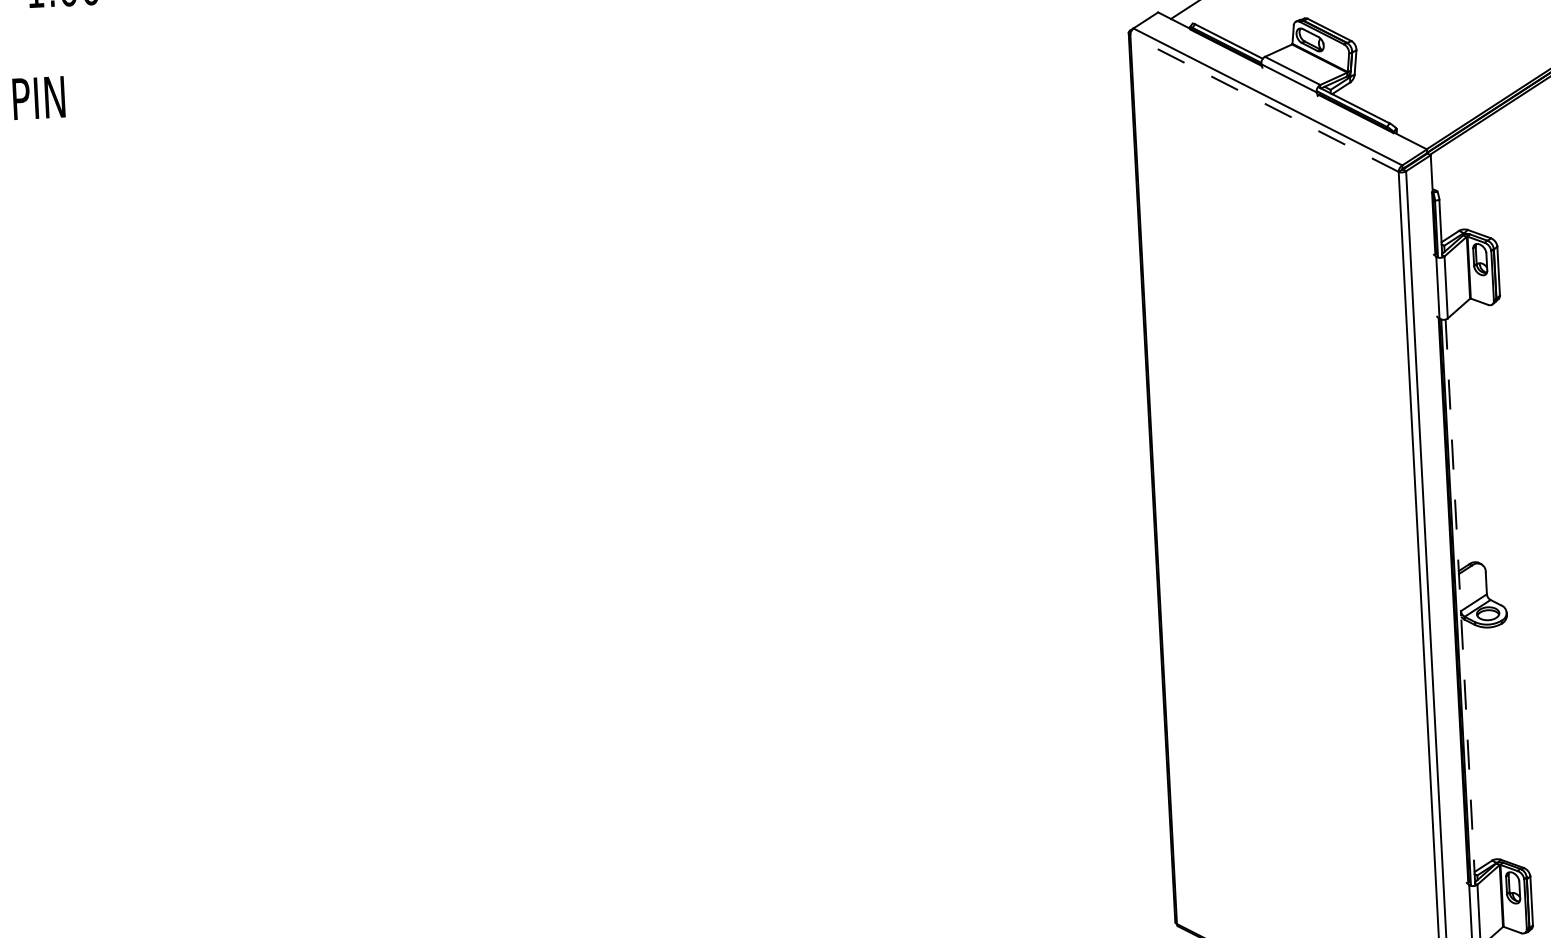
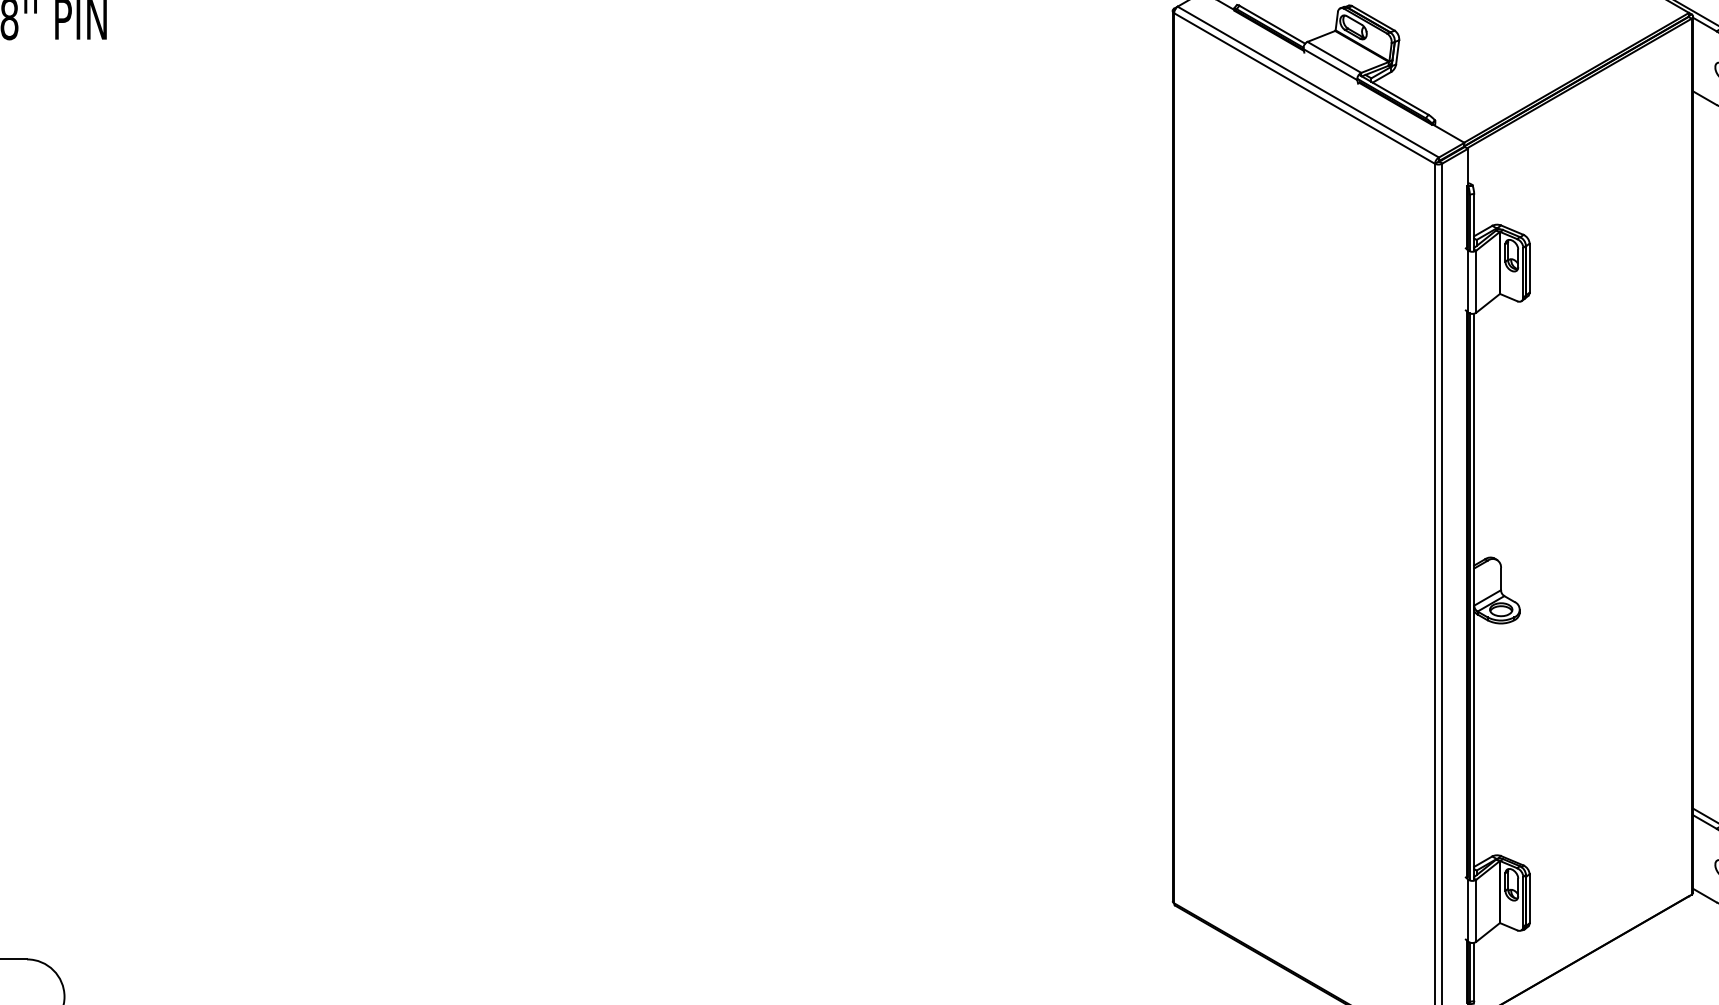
line: (1264, 103) -> (1304, 88), dashed -> solid
line: (1460, 601) -> (1474, 596), dashed -> solid

